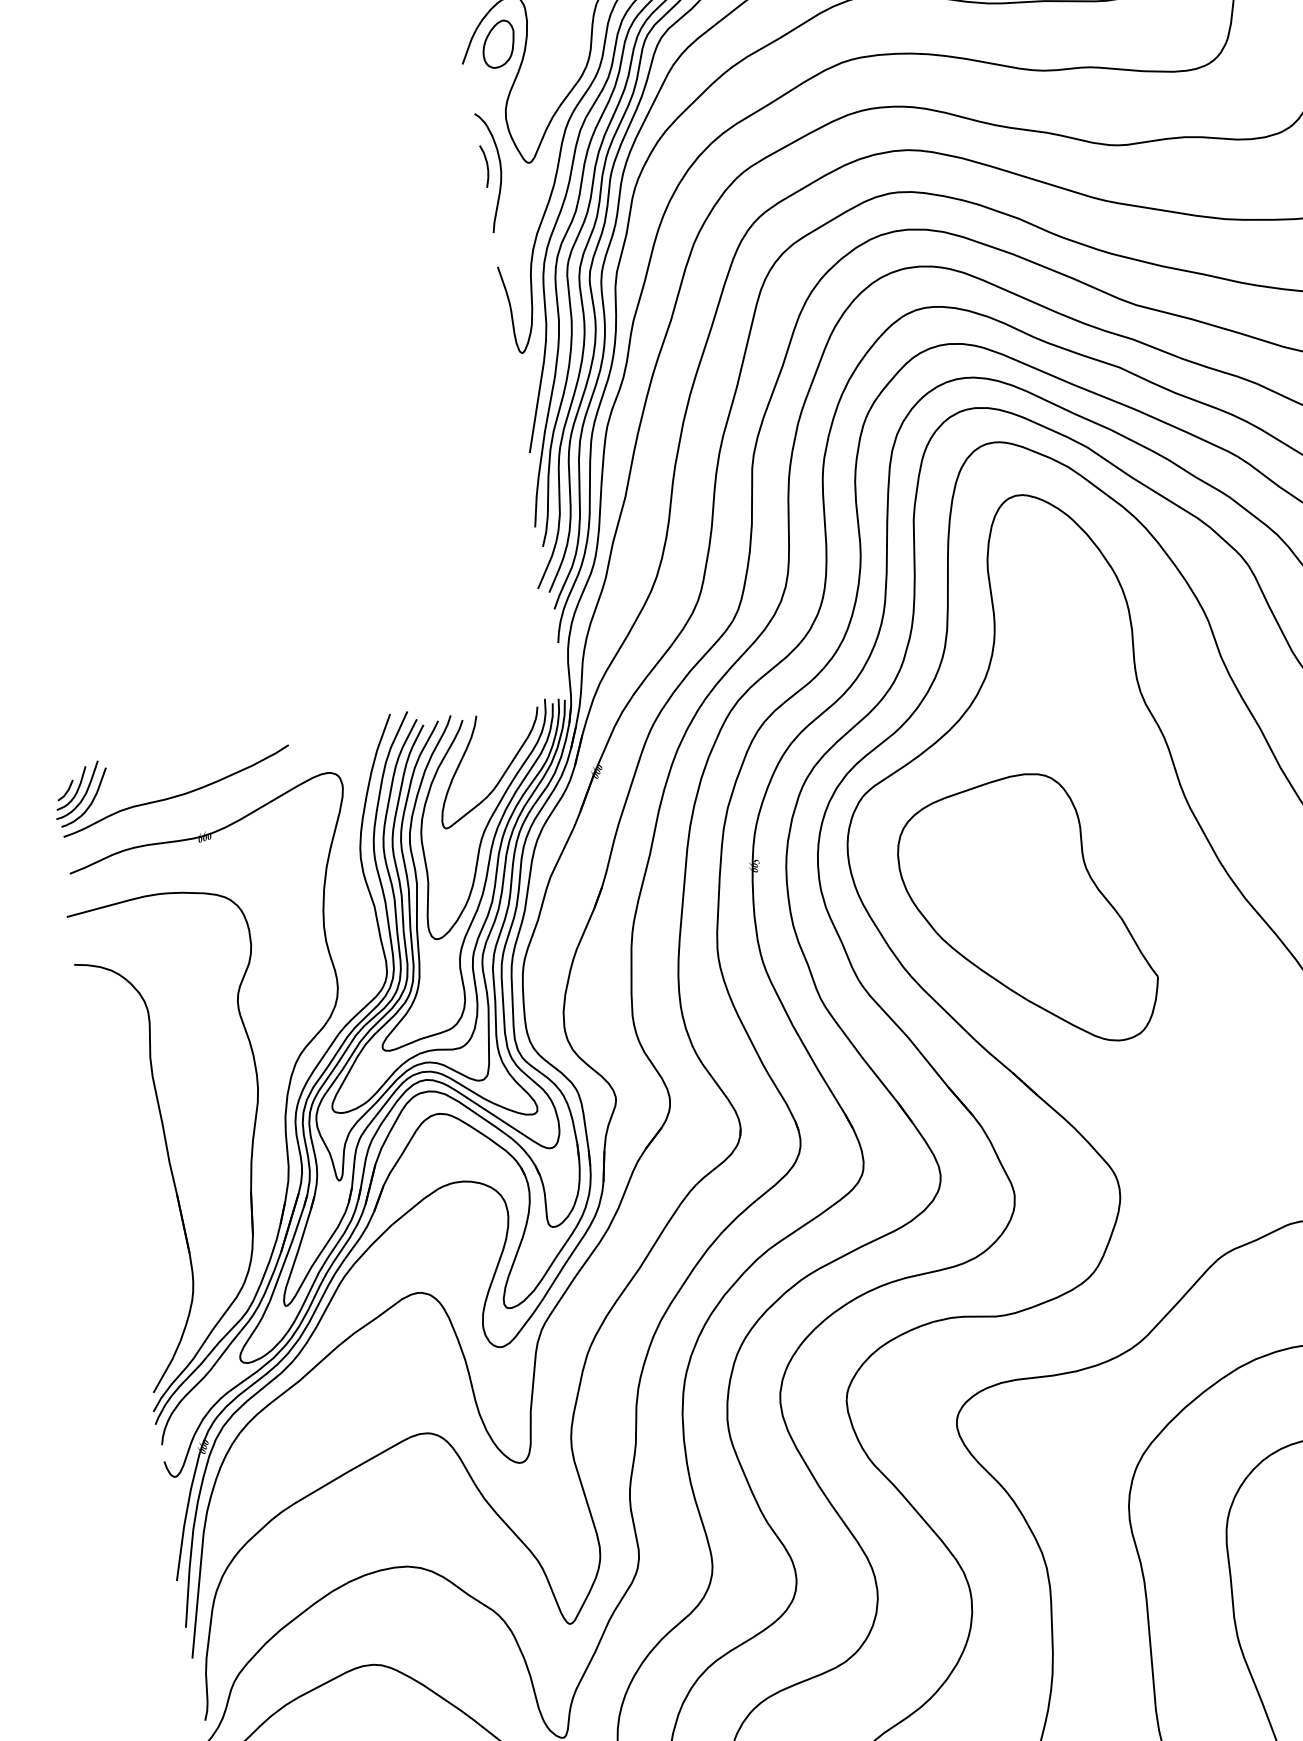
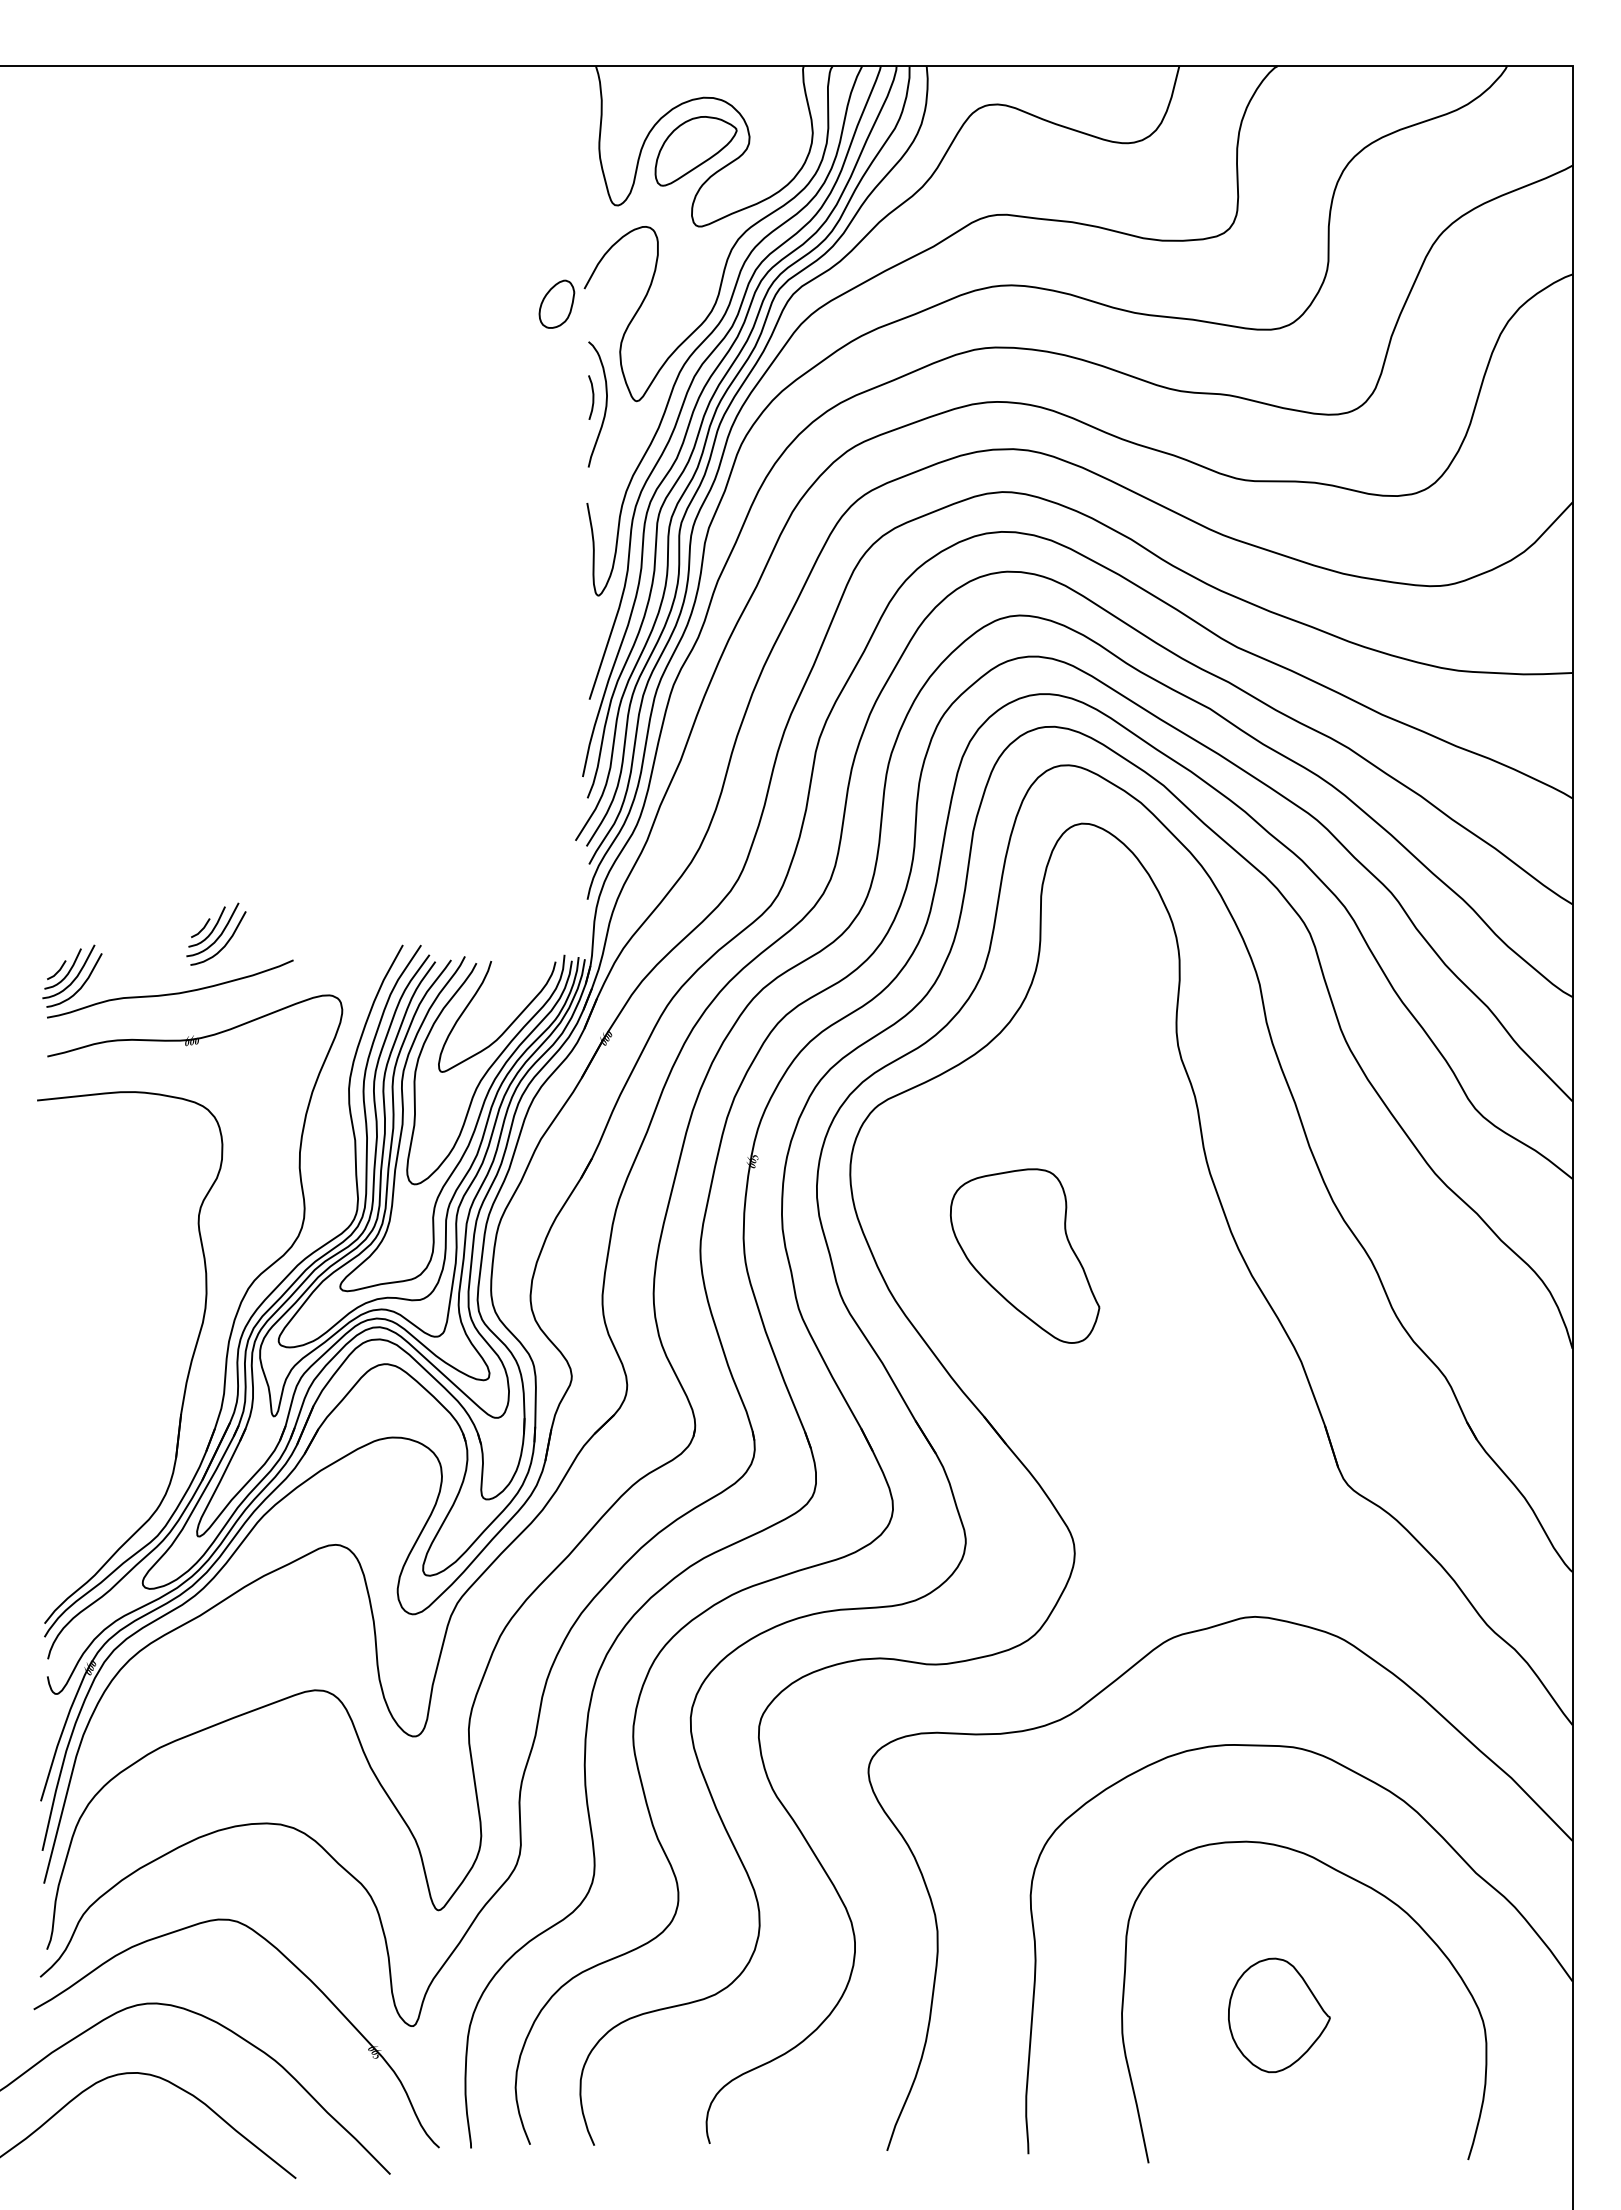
part: (498, 43) -> (556, 303), moved
part: (211, 731) -> (216, 933), added
part: (1026, 914) -> (1024, 1255), size x0.6
part: (169, 1169) -> (101, 1377), removed

